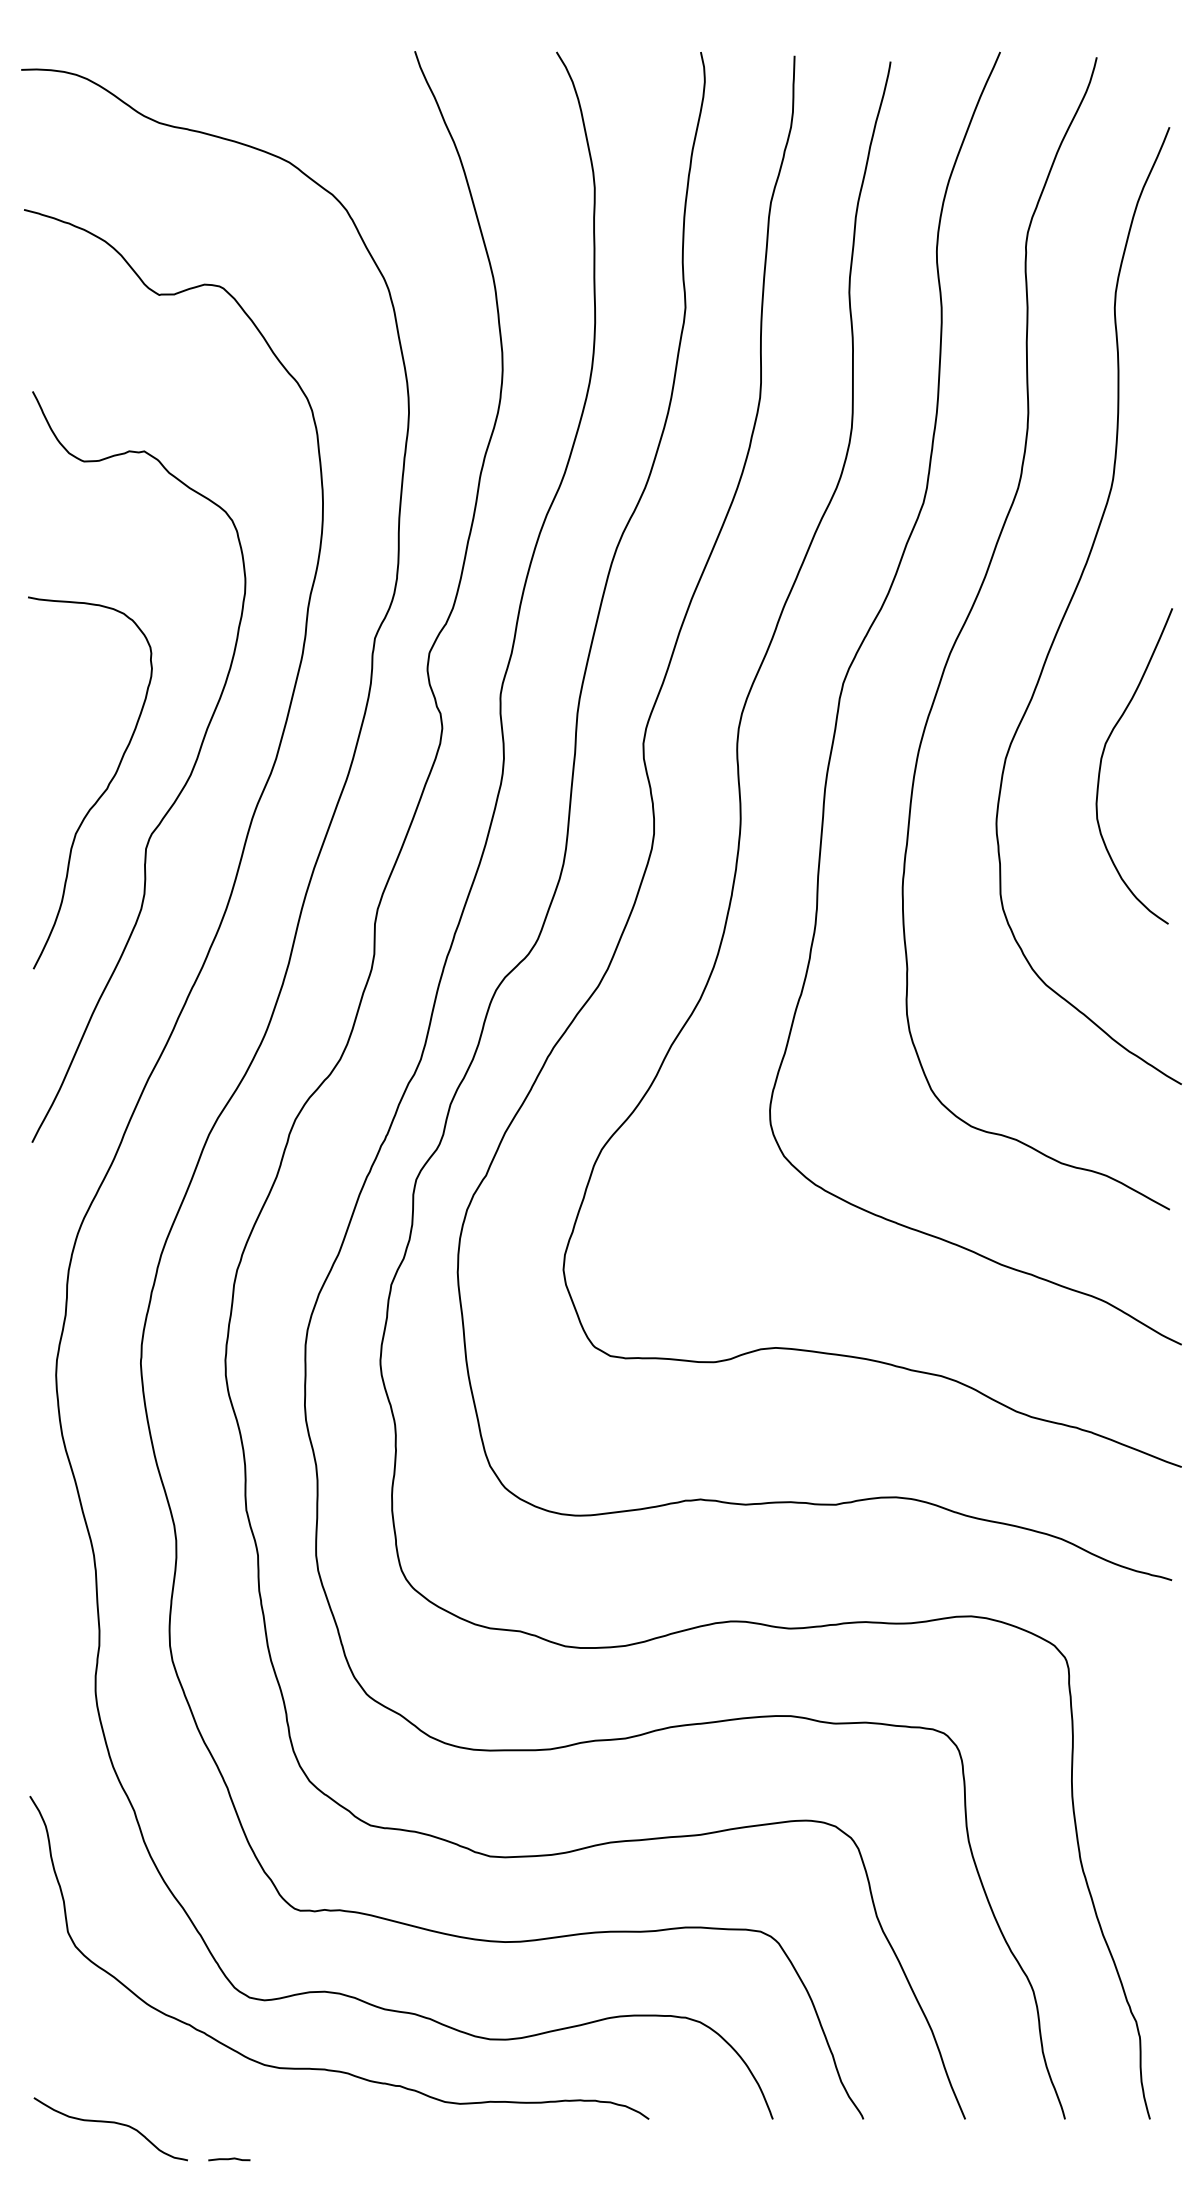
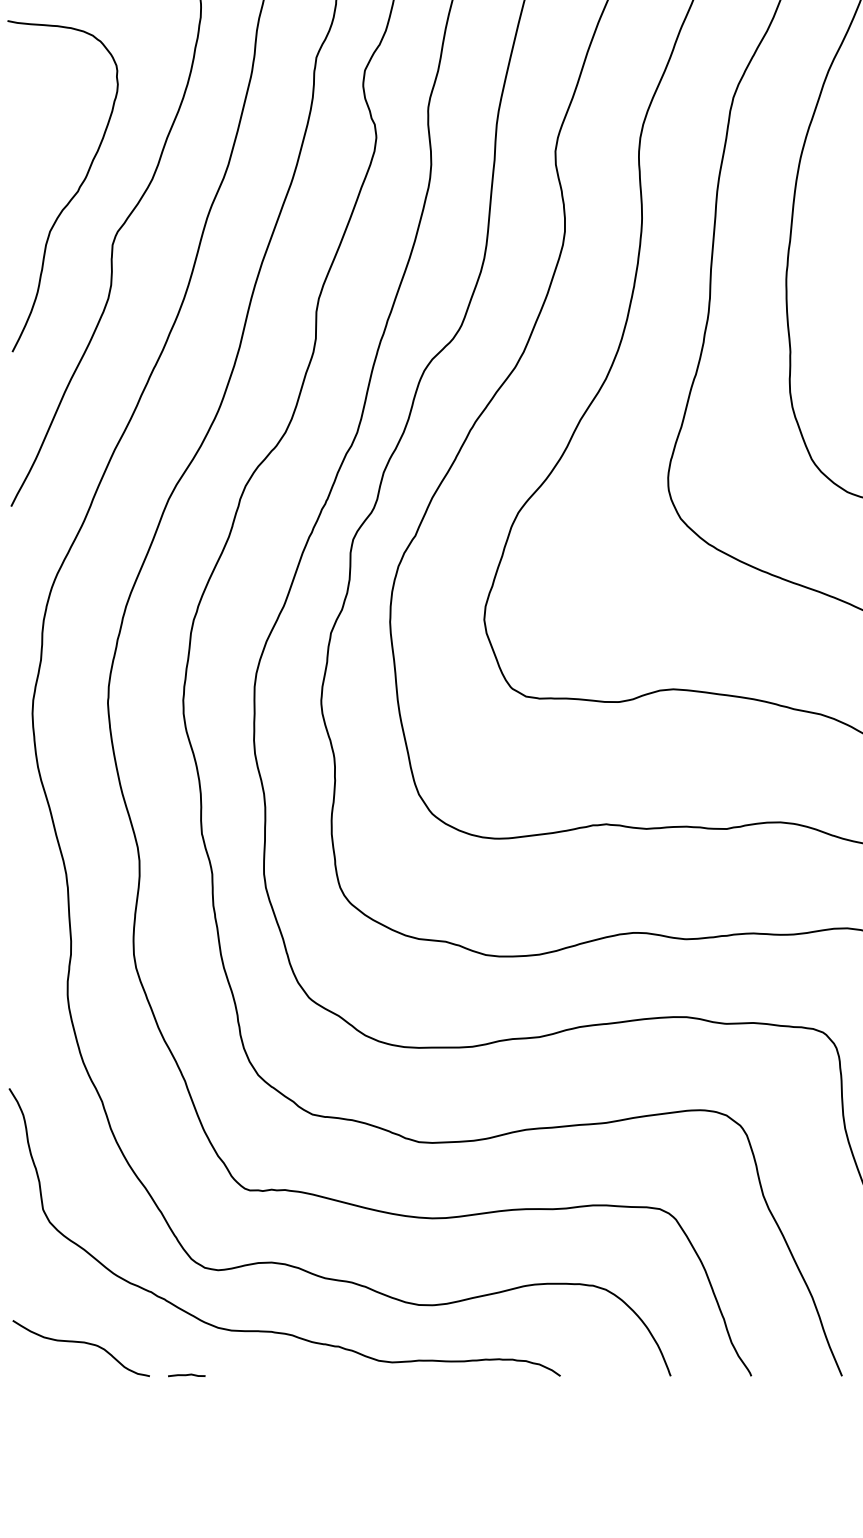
curve: (110, 2123) -> (80, 1343), moved
curve: (229, 2159) -> (186, 1375), moved

